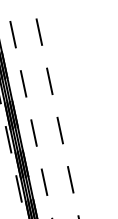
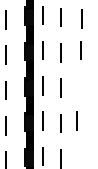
line: (67, 27) -> (81, 18), added
line: (75, 72) -> (80, 50), added
line: (90, 171) -> (76, 120), added

